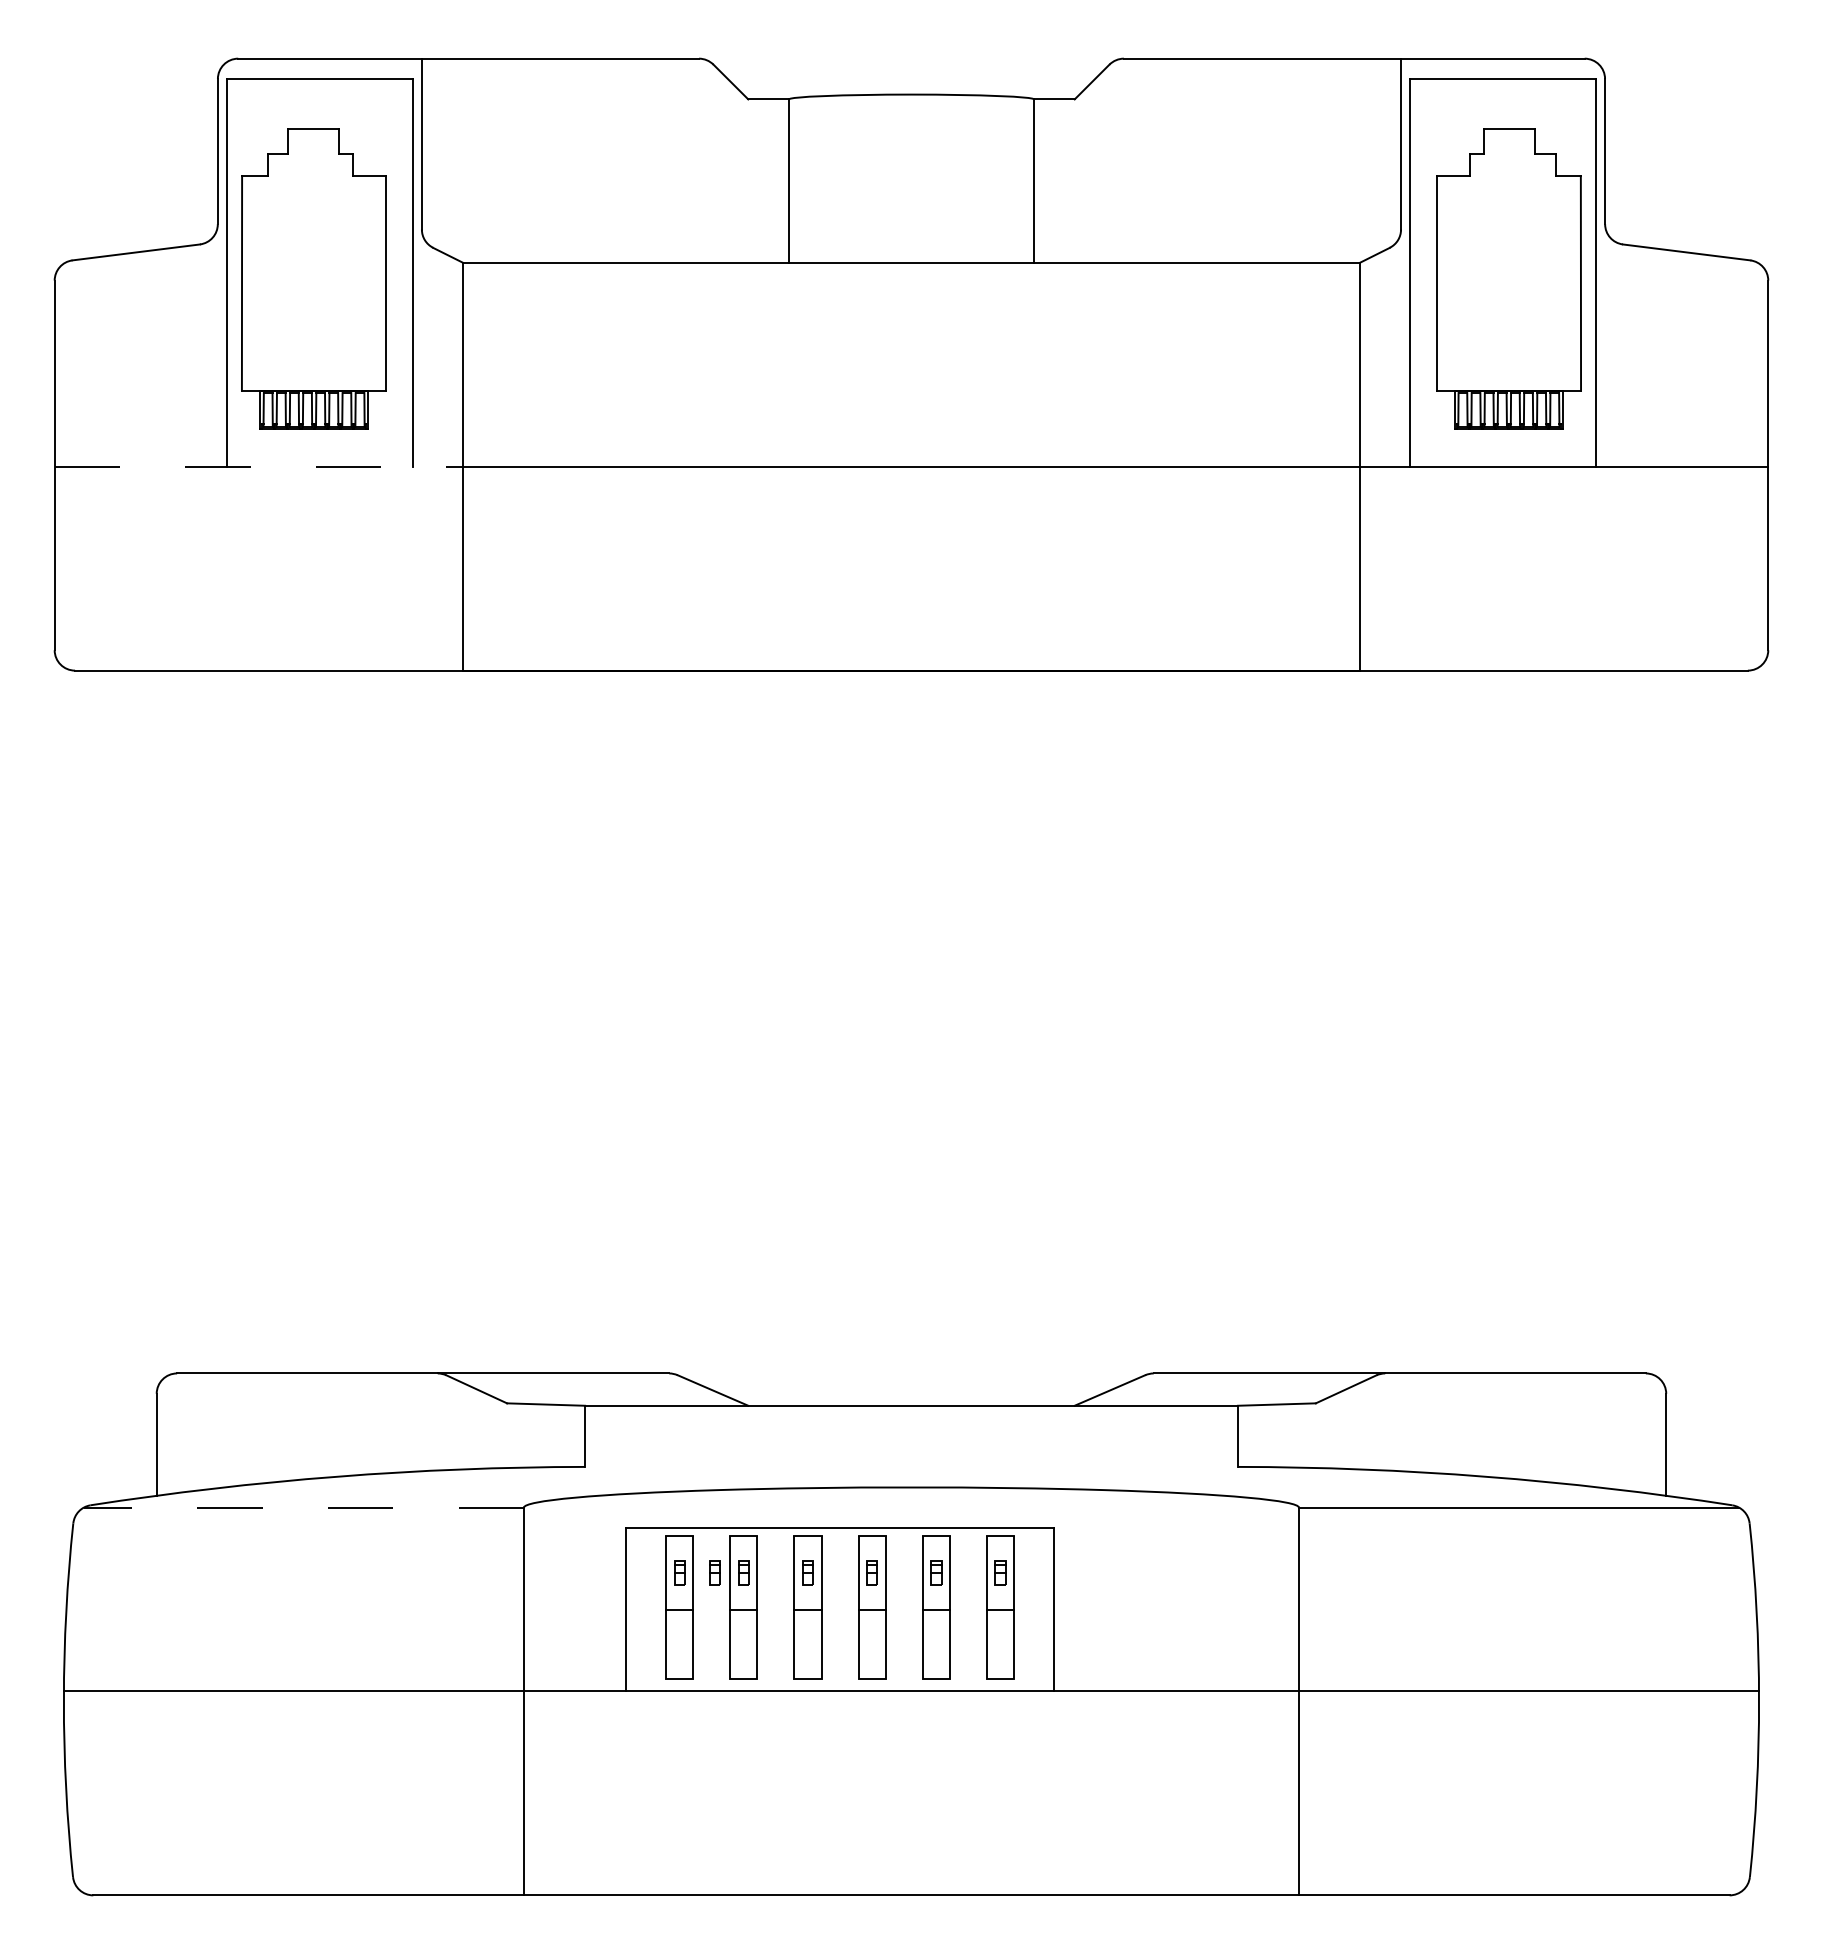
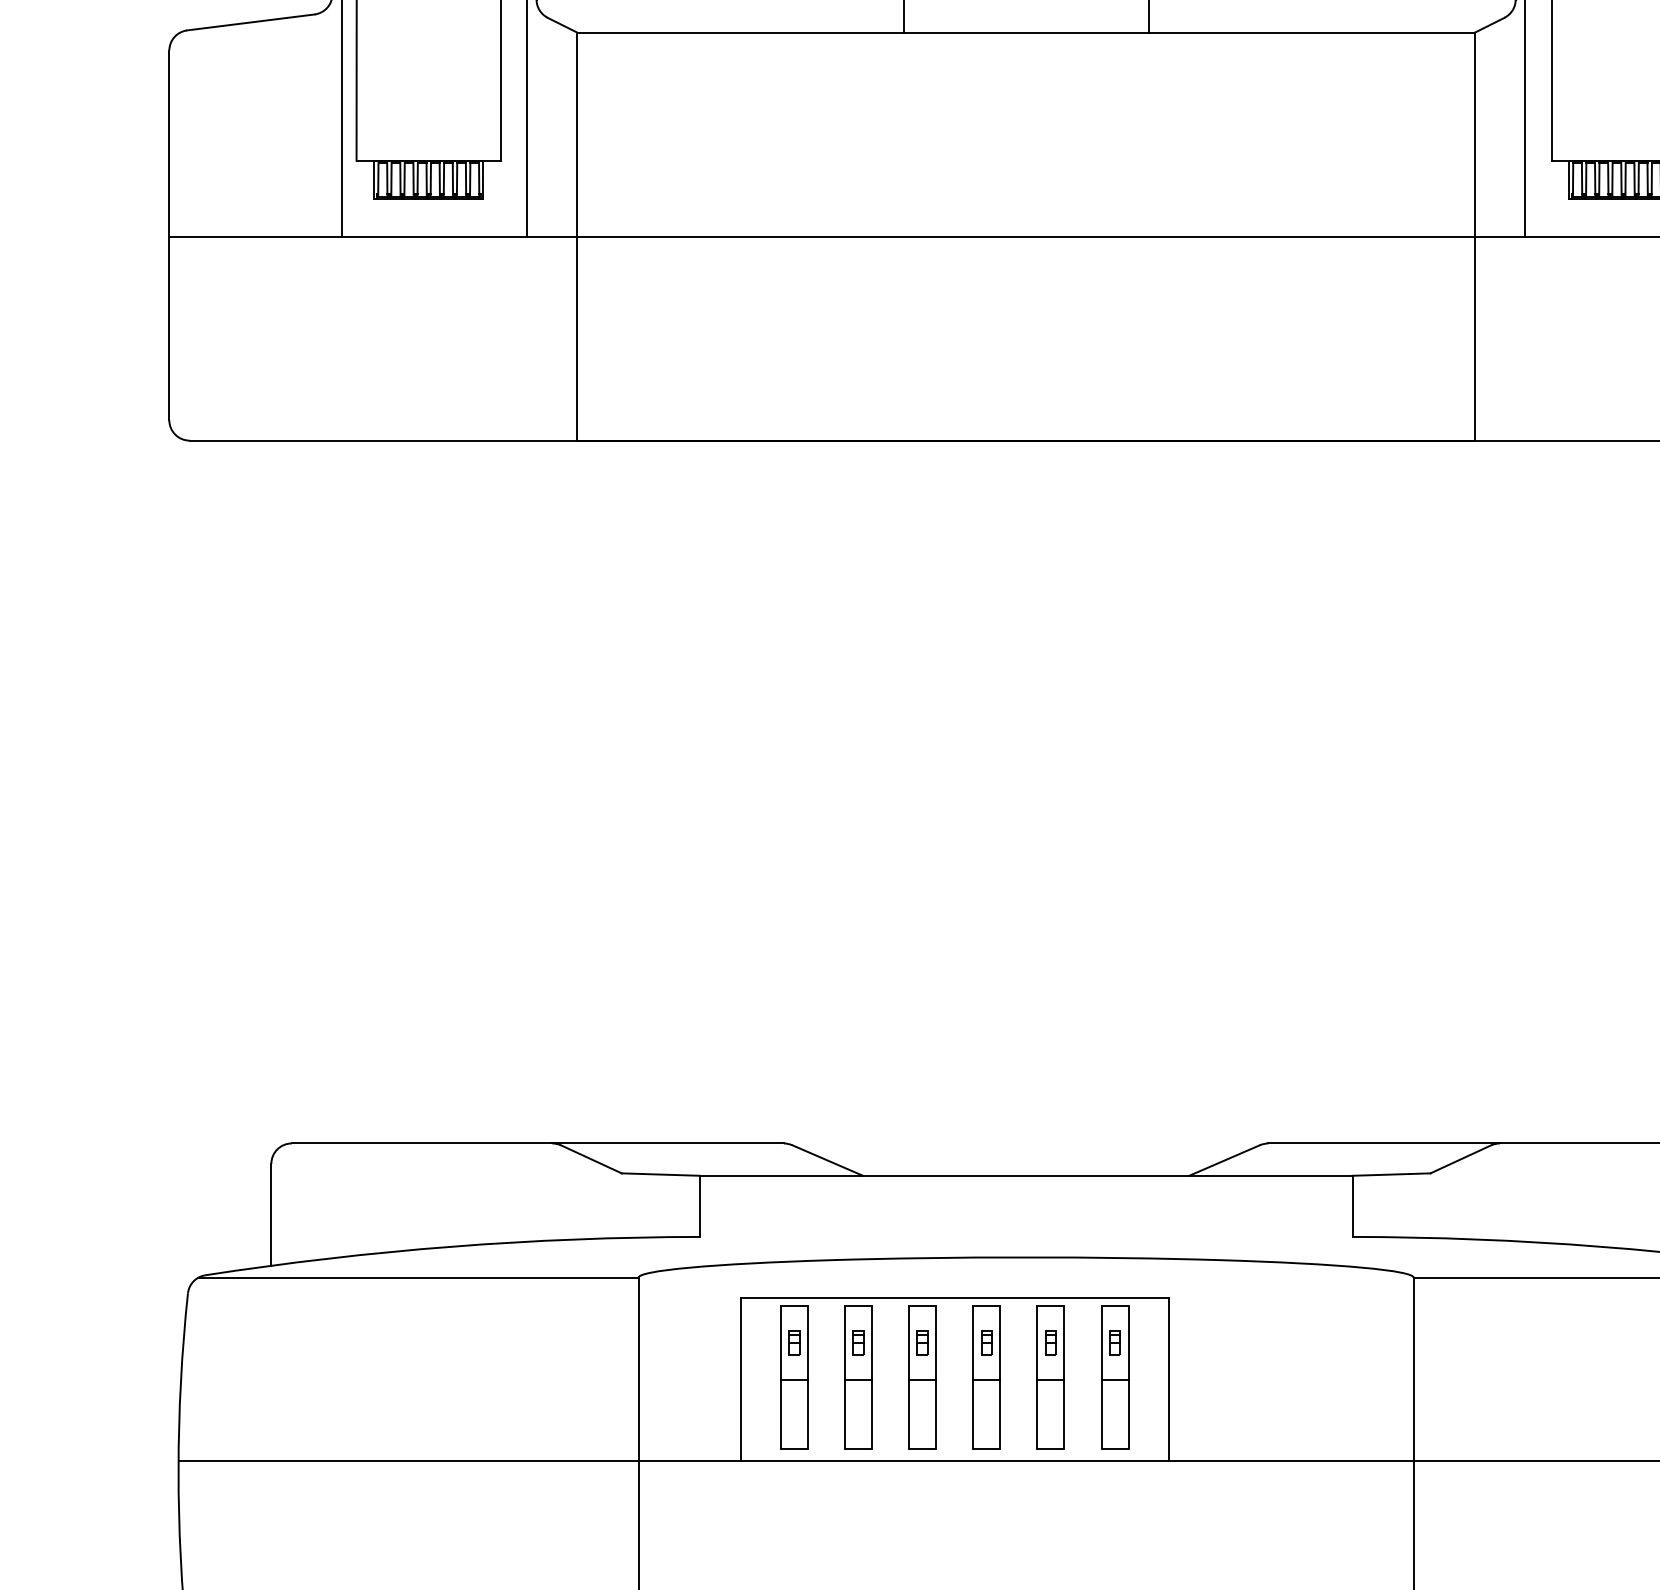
line: (259, 466) -> (374, 236), dashed -> solid
line: (303, 1507) -> (418, 1277), dashed -> solid
part: (714, 1572) -> (829, 1342), removed

